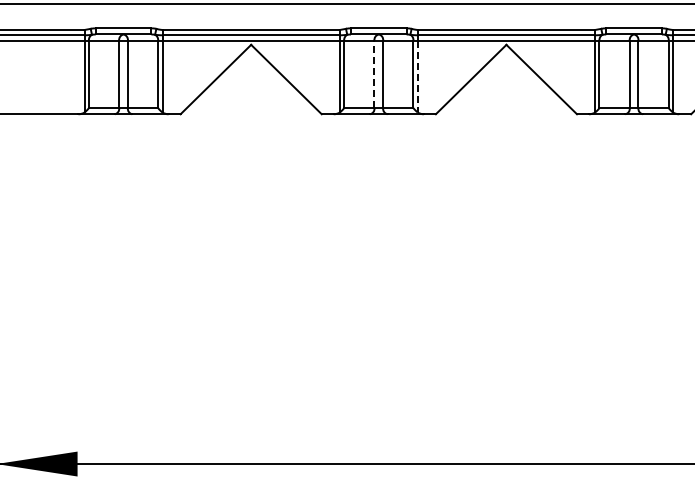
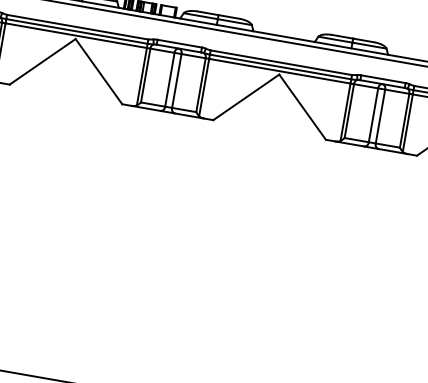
line: (374, 74) -> (169, 79), dashed -> solid
line: (417, 76) -> (203, 87), dashed -> solid

